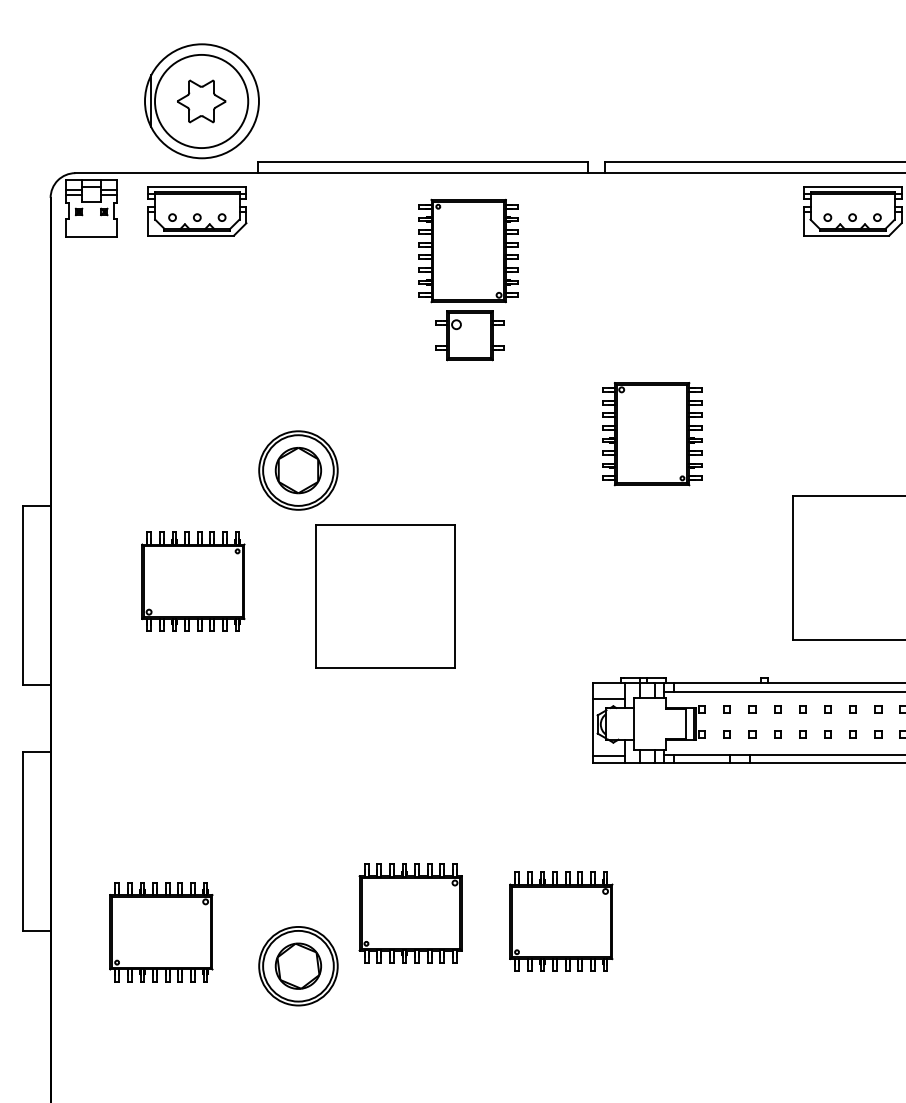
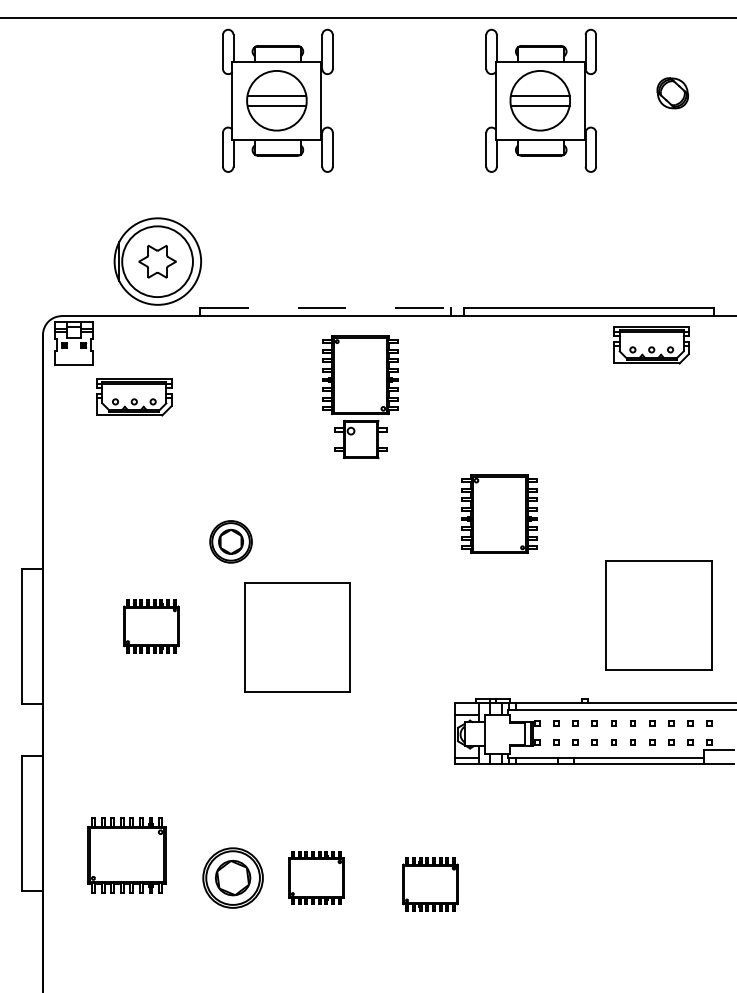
line: (424, 161) -> (326, 307), solid -> dashed
part: (197, 211) -> (134, 397), moved
part: (297, 470) -> (230, 541), size x0.7
part: (193, 582) -> (151, 626), size x0.7
part: (410, 912) -> (316, 877), size x0.7
part: (561, 921) -> (430, 884), size x0.7
part: (160, 932) -> (126, 855), moved
part: (297, 965) -> (232, 877), moved

